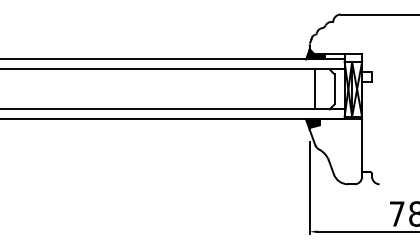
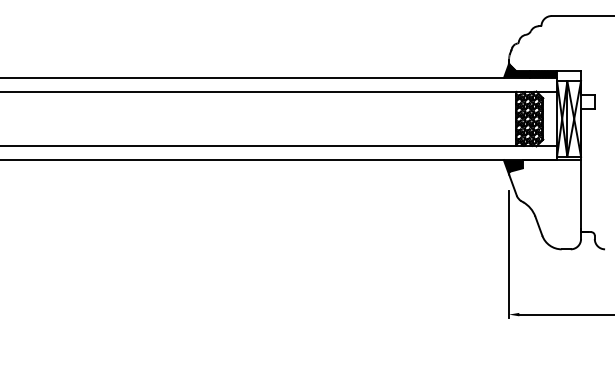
hatch: (334, 56) -> (543, 73), added
hatch: (324, 89) -> (529, 118), added

